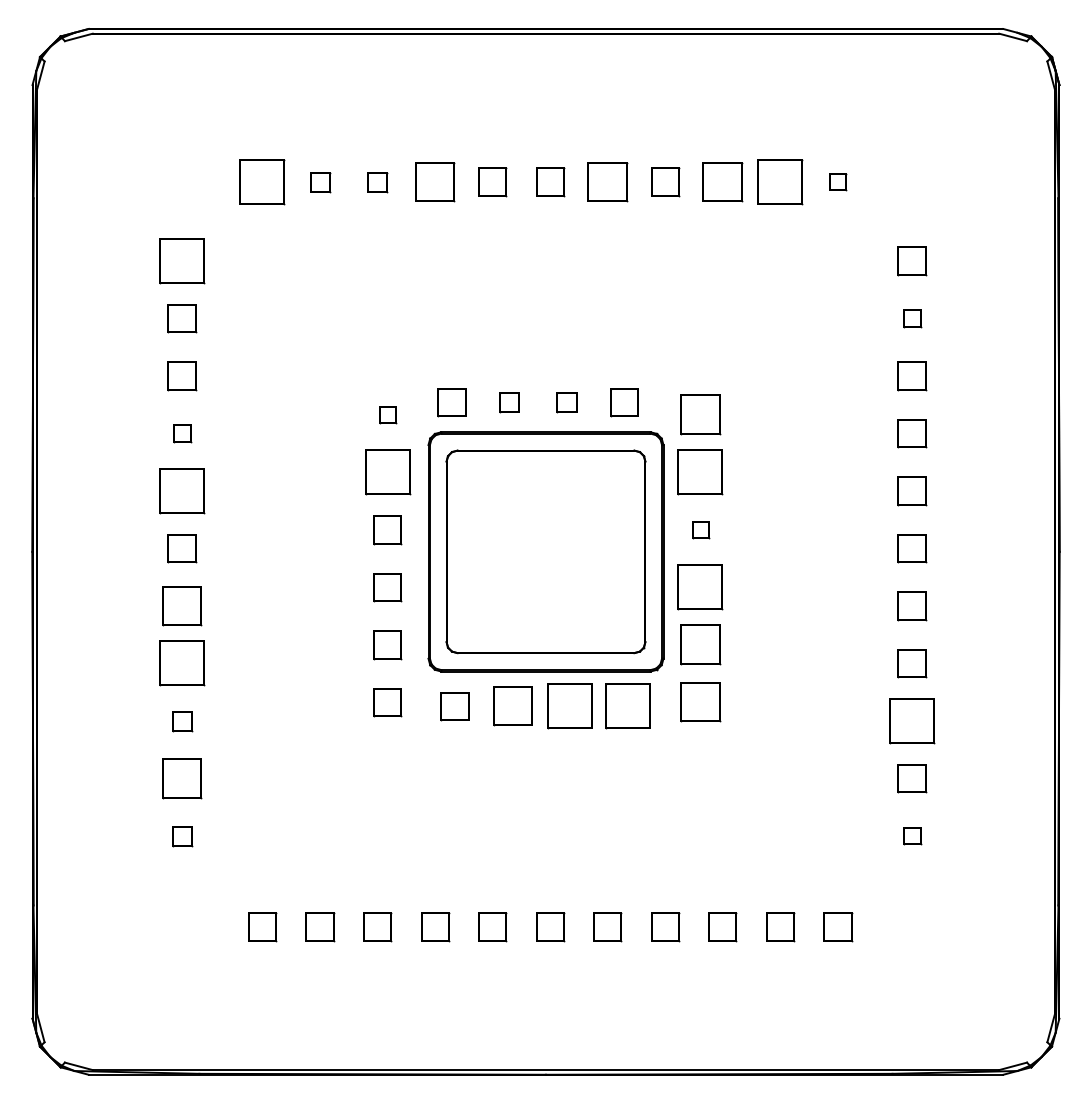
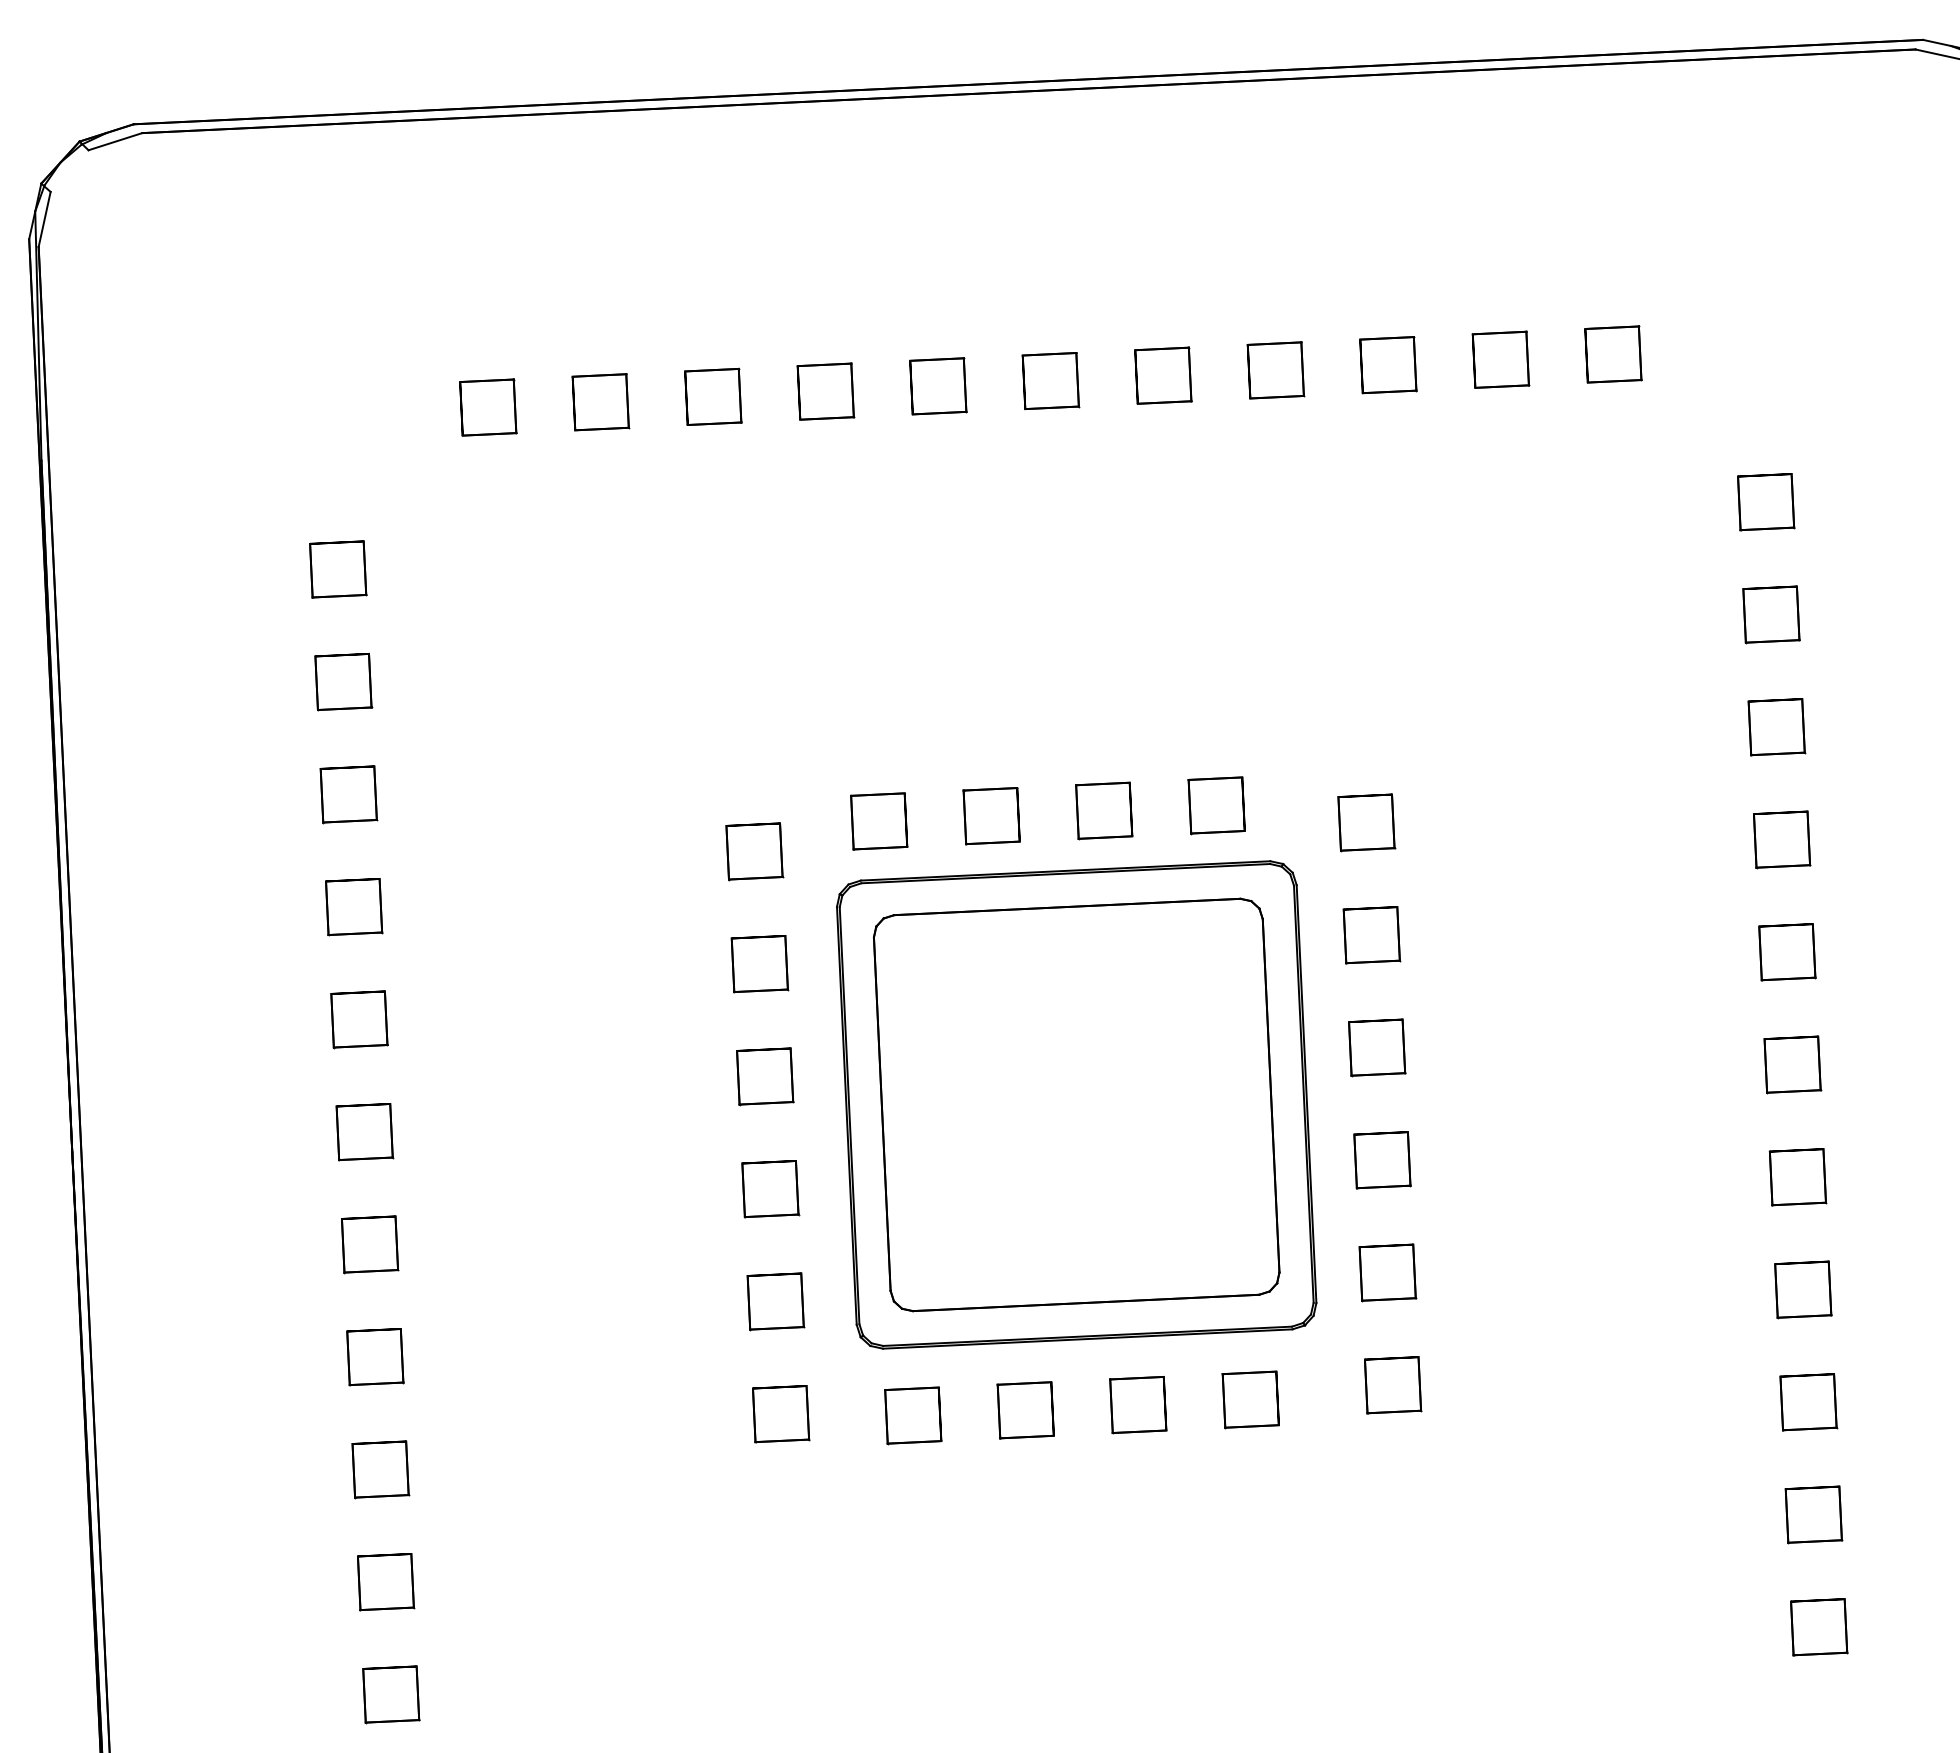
part: (262, 182) -> (488, 408), size x0.62
part: (320, 182) -> (601, 403), size x1.43
part: (377, 182) -> (713, 397), size x1.43
part: (435, 182) -> (826, 392), size x0.71
part: (607, 182) -> (1162, 376), size x0.71
part: (722, 182) -> (1387, 366), size x0.71
part: (780, 182) -> (1501, 360), size x0.62
part: (837, 182) -> (1612, 355), size x1.67
part: (182, 261) -> (338, 570), size x0.62
part: (912, 318) -> (1772, 614), size x1.67
part: (509, 402) -> (991, 816), size x1.43
part: (566, 402) -> (1103, 810), size x1.43
part: (387, 415) -> (754, 852), size x1.67
part: (700, 415) -> (1366, 823), size x0.71
part: (182, 433) -> (354, 906), size x1.67
part: (387, 472) -> (759, 964), size x0.62
part: (700, 472) -> (1371, 935), size x0.62
part: (182, 491) -> (360, 1020), size x0.62
part: (700, 530) -> (1376, 1048), size x1.67
part: (700, 587) -> (1382, 1160), size x0.62
part: (182, 606) -> (370, 1245), size x0.71
part: (700, 645) -> (1387, 1273), size x0.71
part: (182, 663) -> (375, 1356), size x0.62
part: (700, 702) -> (1392, 1385), size x0.71
part: (512, 706) -> (1025, 1410), size x0.71
part: (570, 706) -> (1138, 1405), size x0.62
part: (627, 706) -> (1250, 1399), size x0.62
part: (182, 721) -> (381, 1470), size x1.43
part: (912, 721) -> (1809, 1402), size x0.62
part: (182, 778) -> (386, 1581), size x0.71
part: (182, 836) -> (391, 1695), size x1.43
part: (912, 836) -> (1819, 1627), size x1.67

